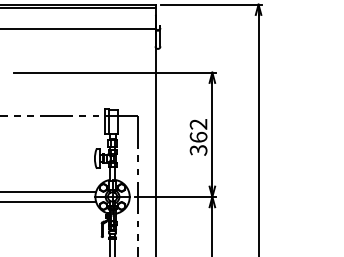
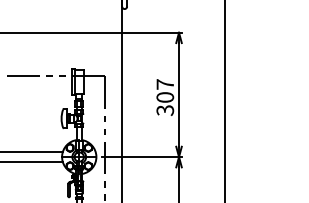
text: (198, 130) -> (165, 90), 362 -> 307

